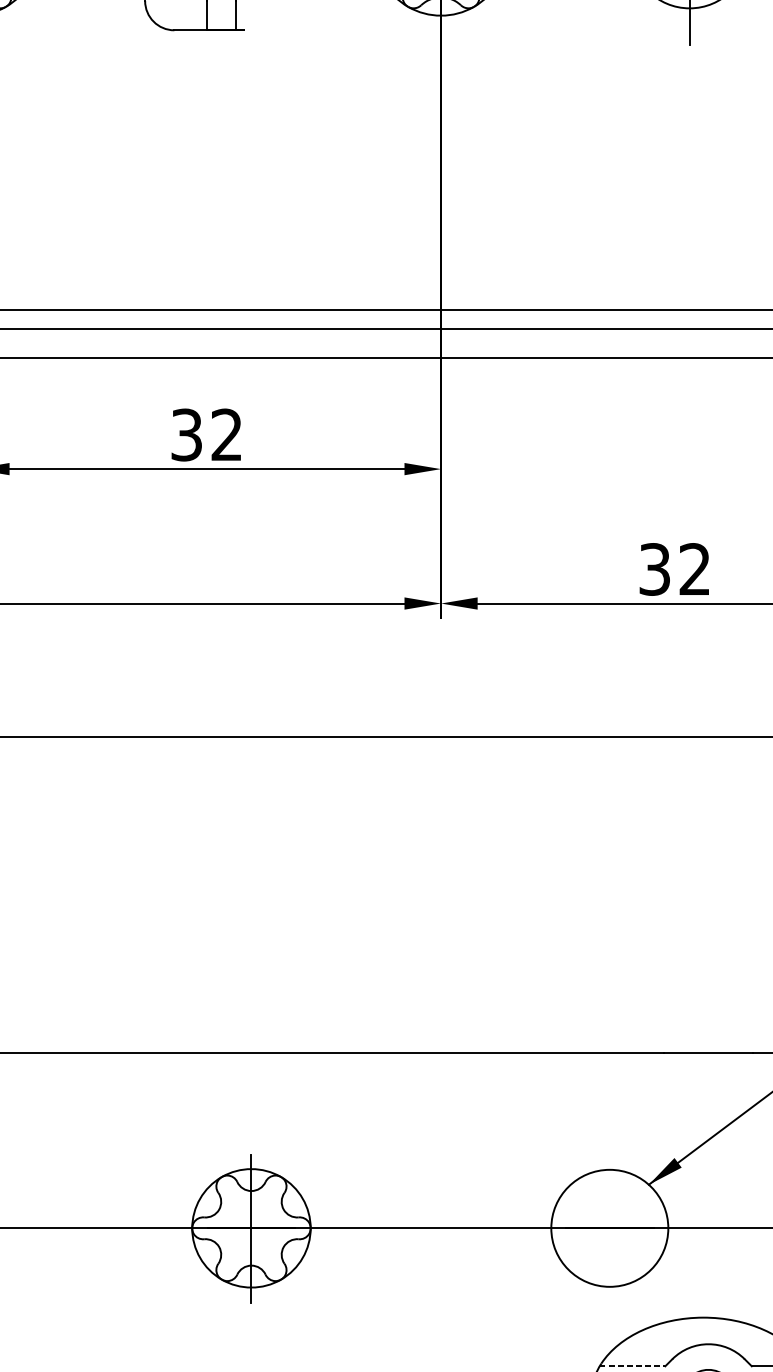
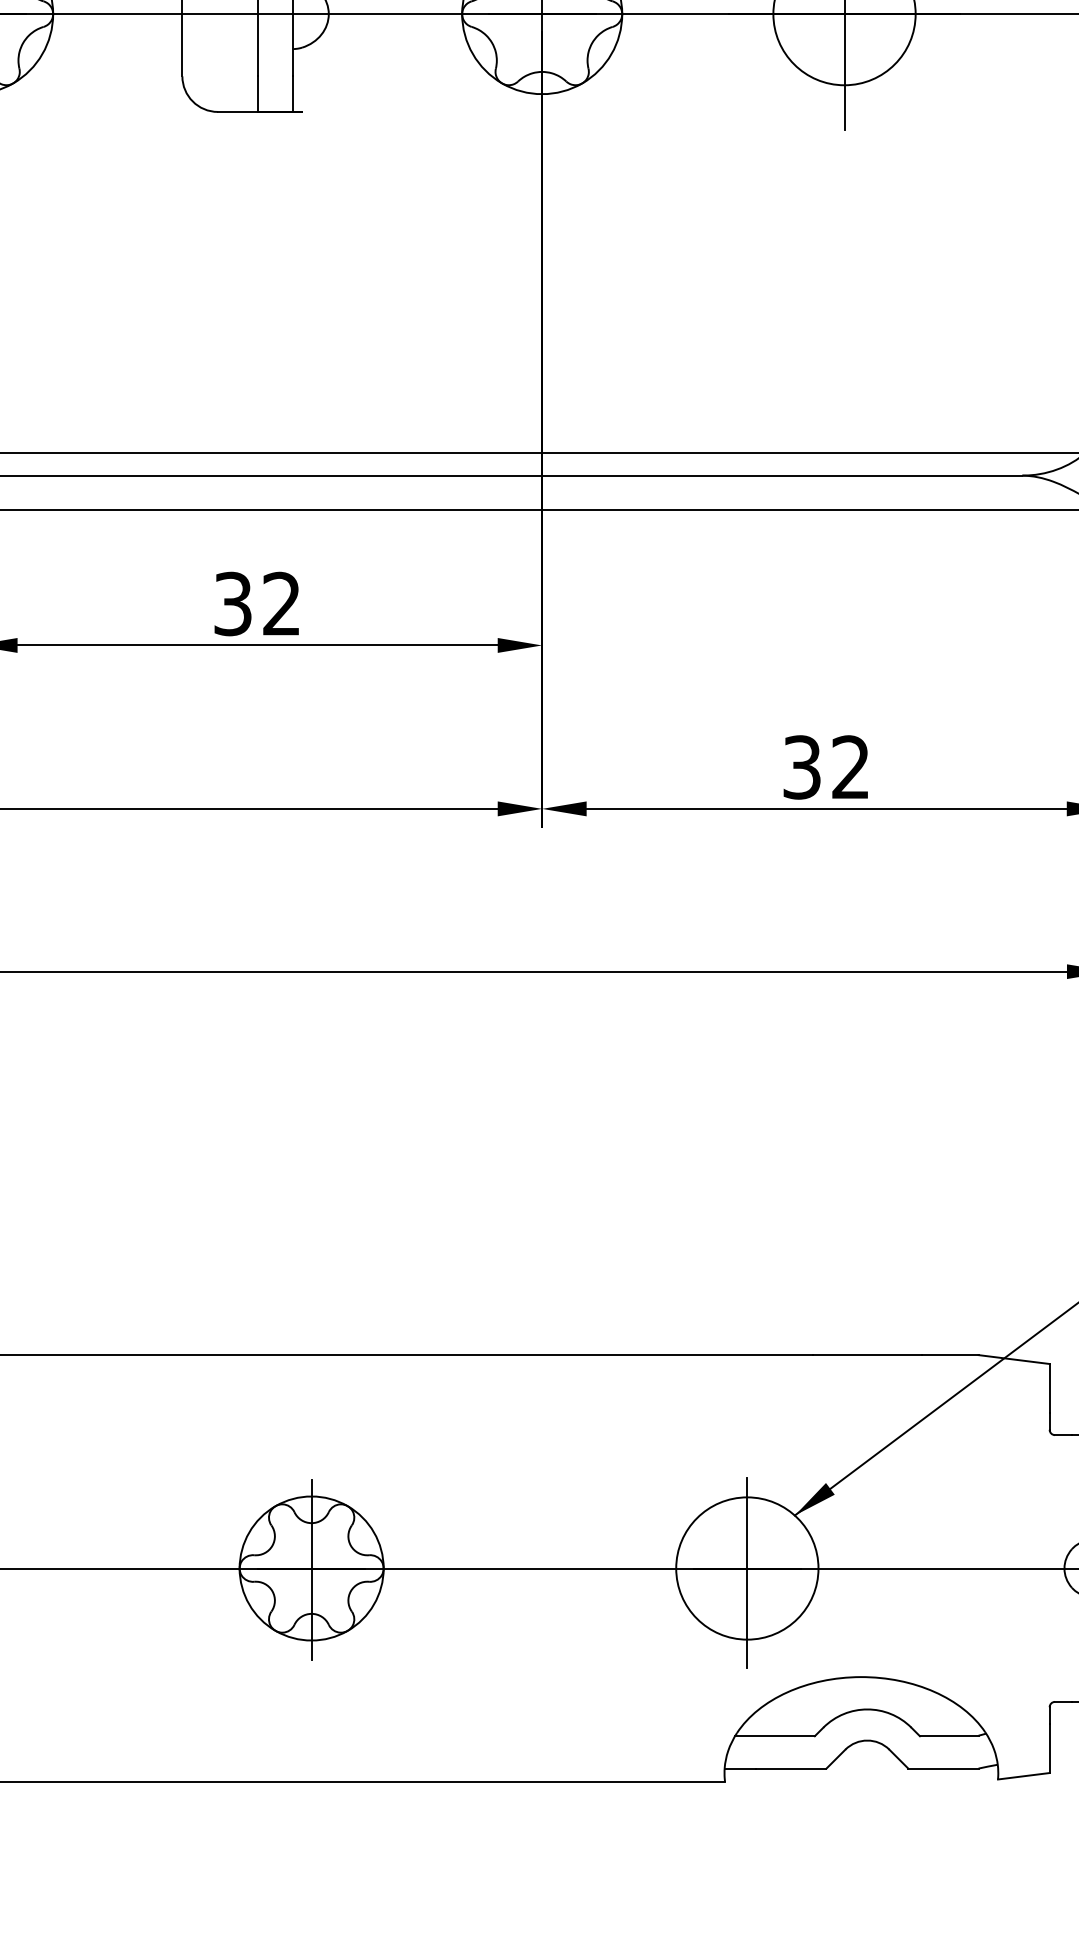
line: (609, 1231) -> (747, 1572), added
line: (632, 1366) -> (774, 1736), dashed -> solid

